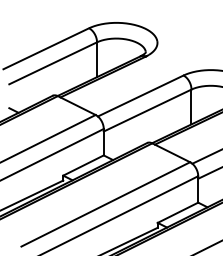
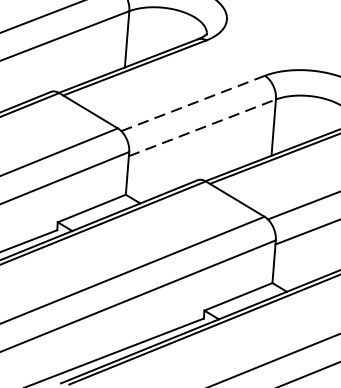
line: (141, 95) -> (194, 102), solid -> dashed
line: (147, 110) -> (202, 127), solid -> dashed

